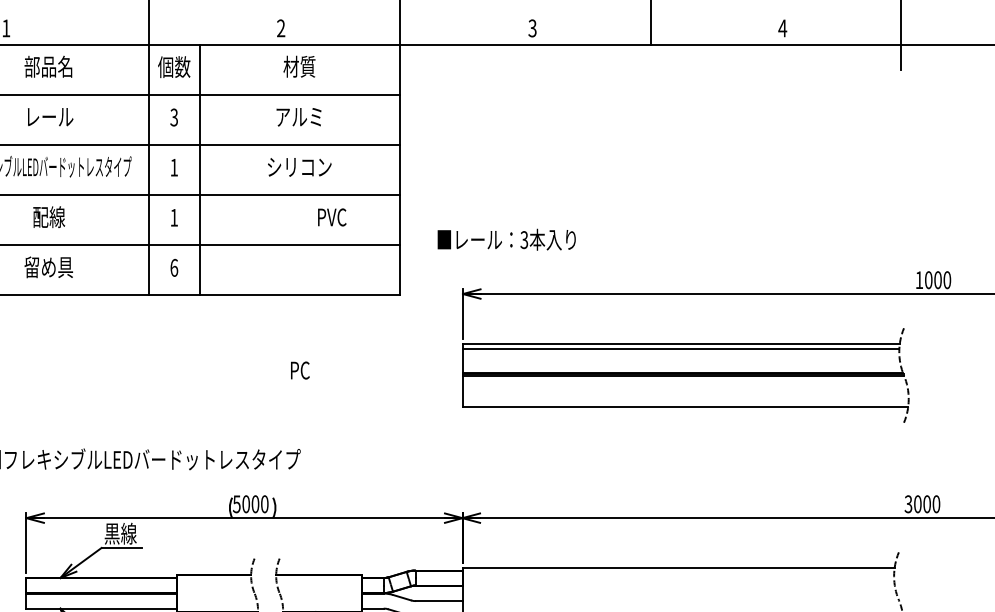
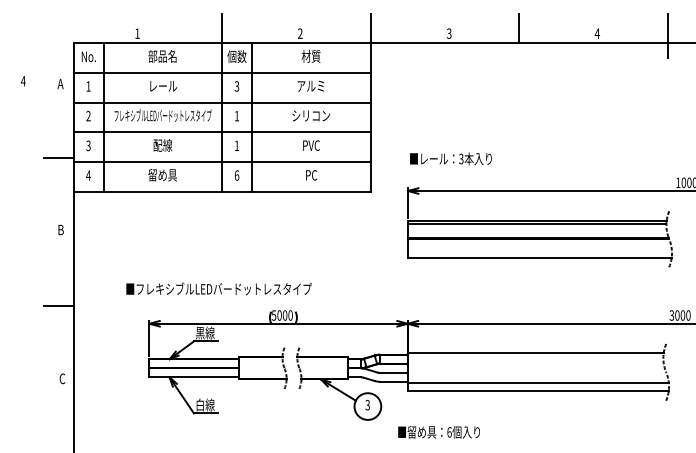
text: (332, 217) -> (311, 145), moved
text: (506, 239) -> (450, 158), moved
text: (300, 370) -> (311, 175), moved

